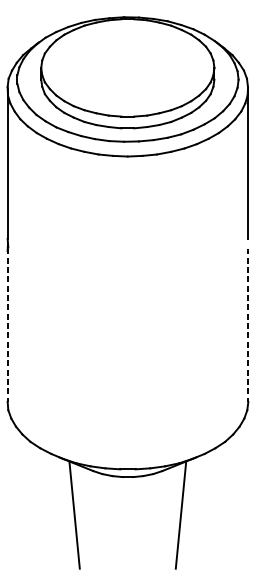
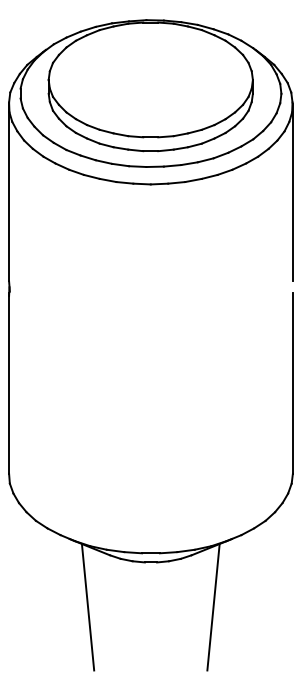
line: (8, 325) -> (9, 383), dashed -> solid
line: (247, 325) -> (292, 383), dashed -> solid

